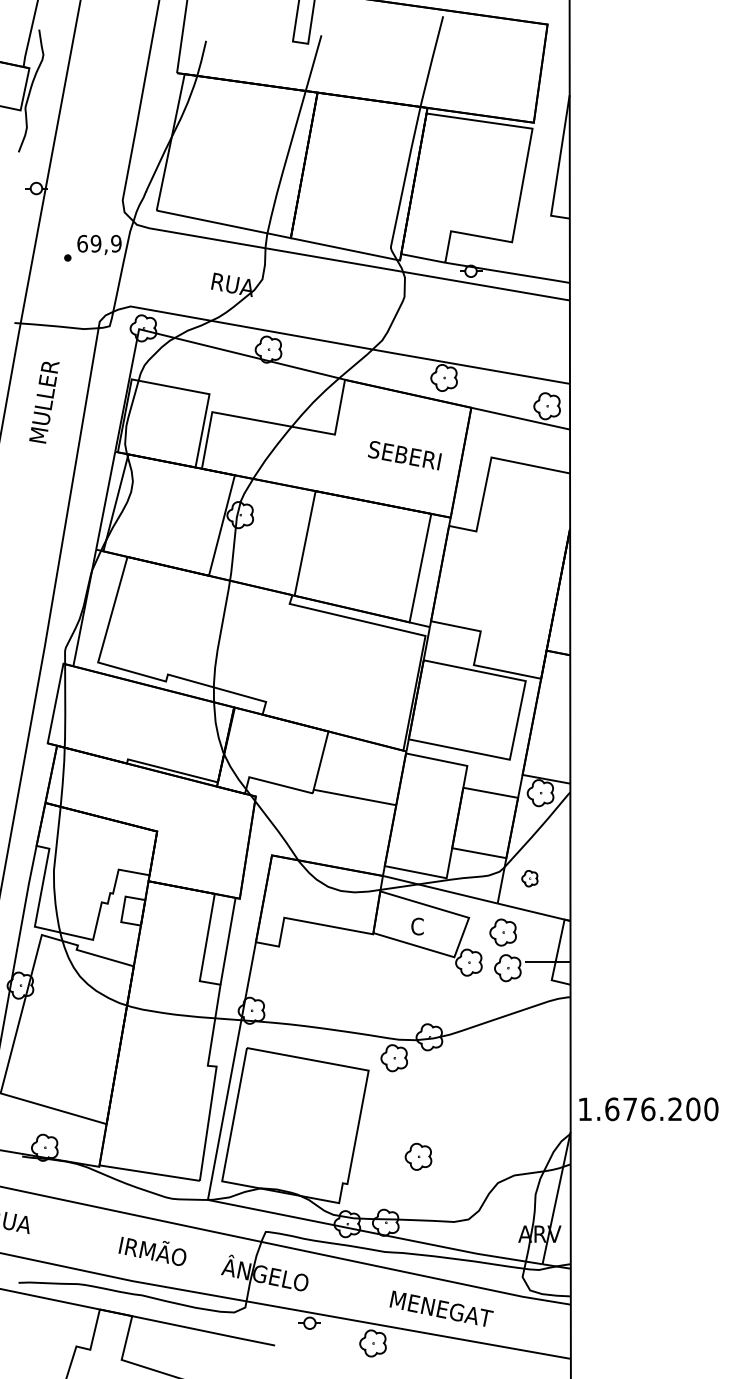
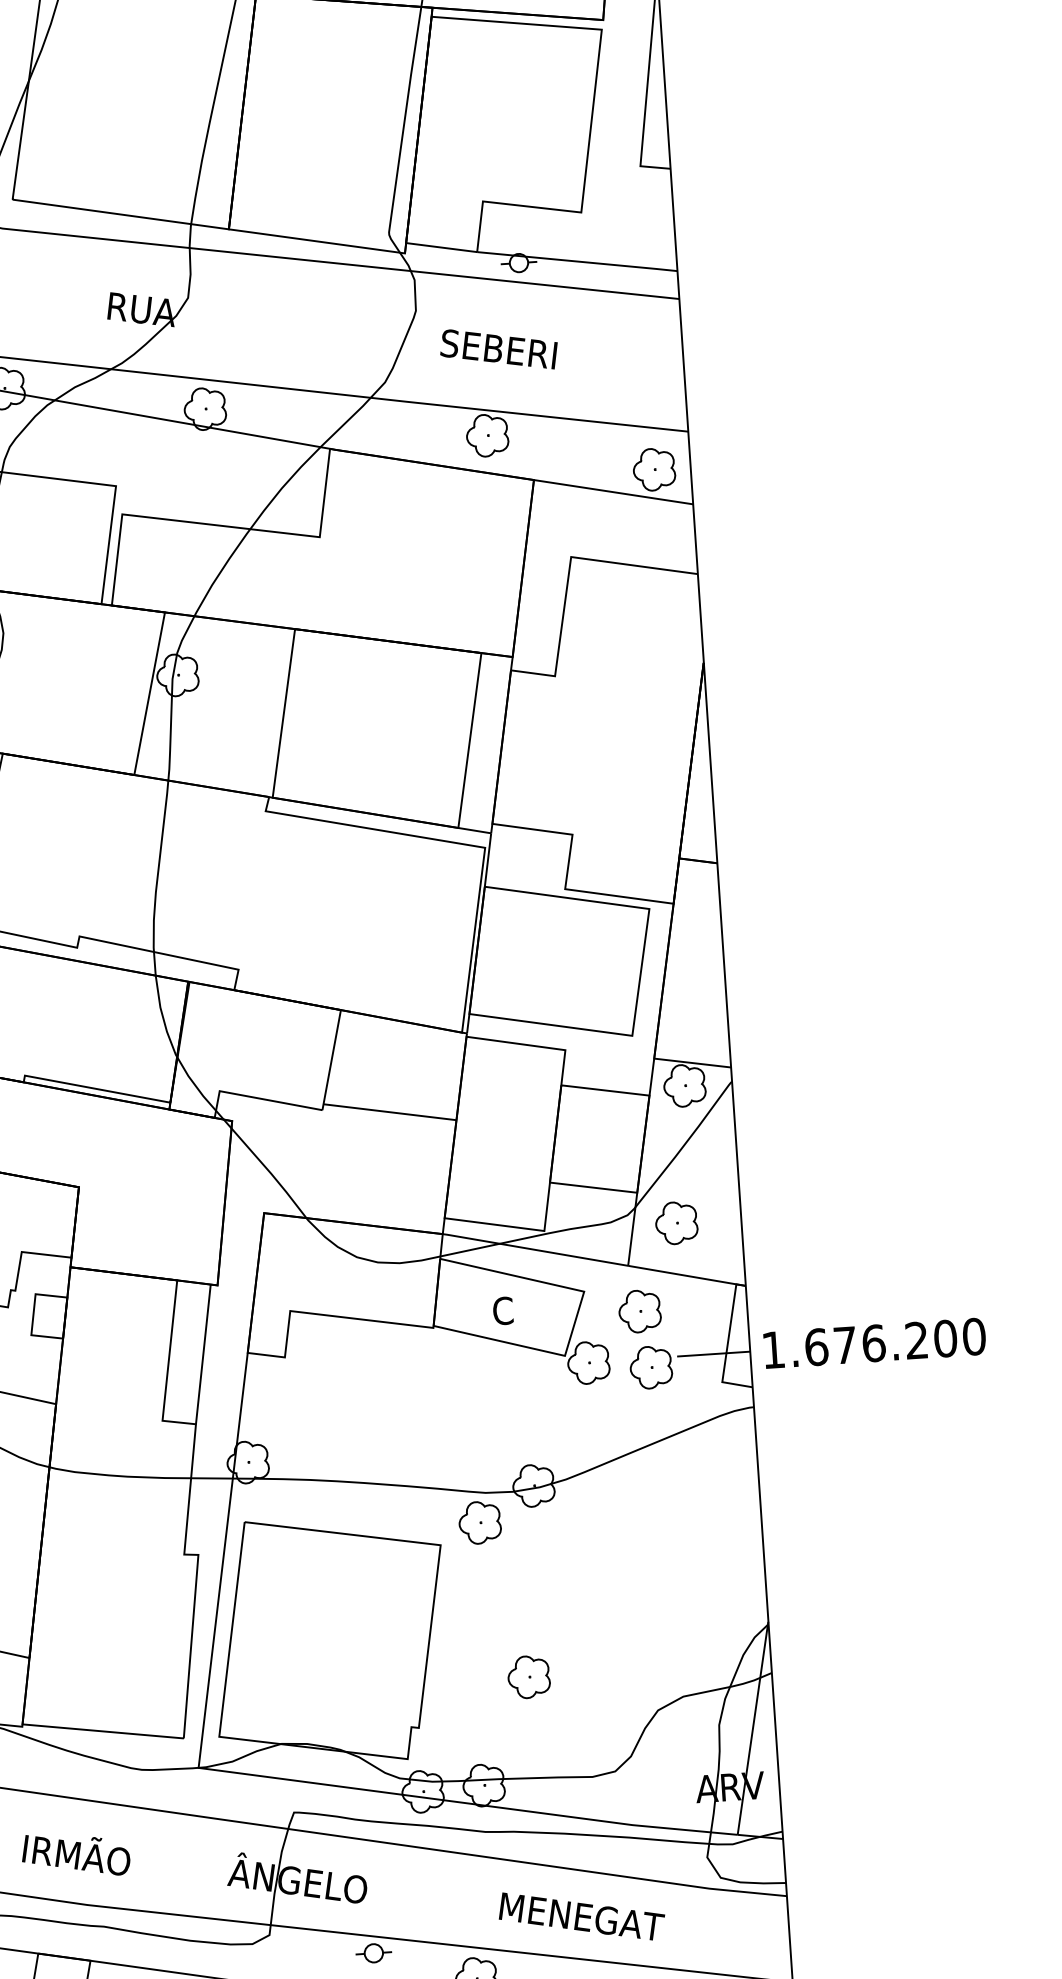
text: (404, 455) -> (498, 349), moved
part: (529, 878) -> (676, 1222), size x1.67
text: (648, 1109) -> (874, 1343), moved
text: (152, 1250) -> (75, 1853), moved

